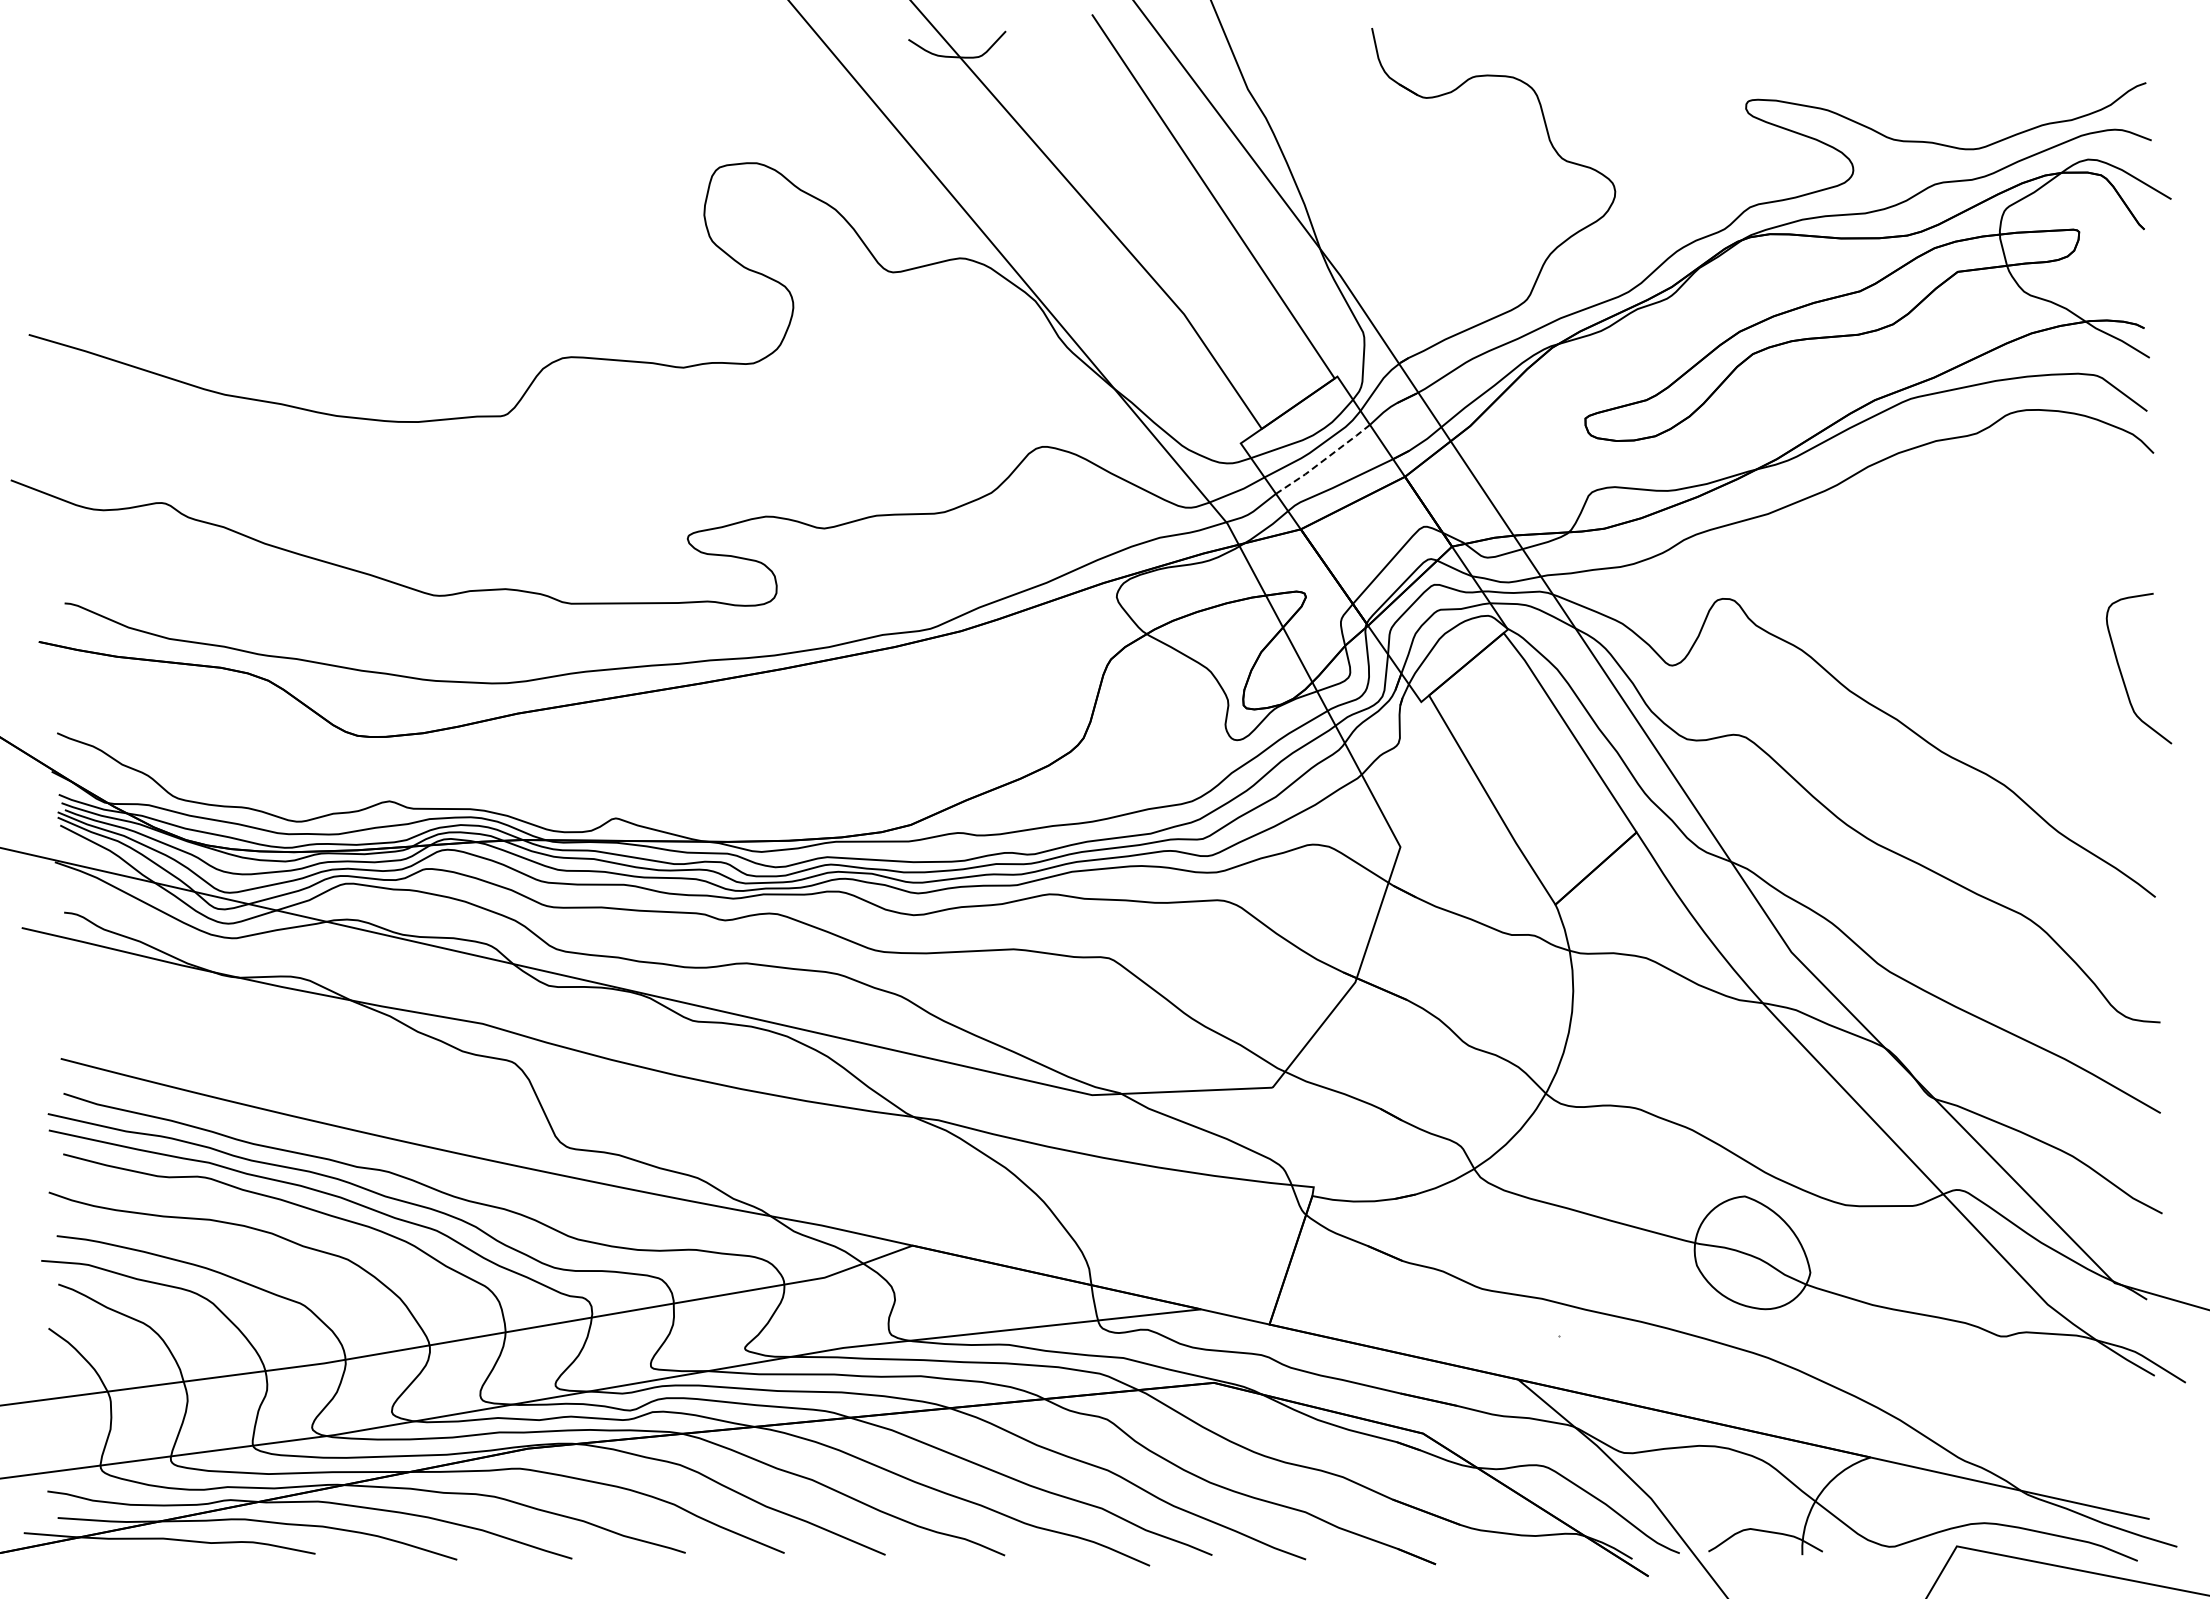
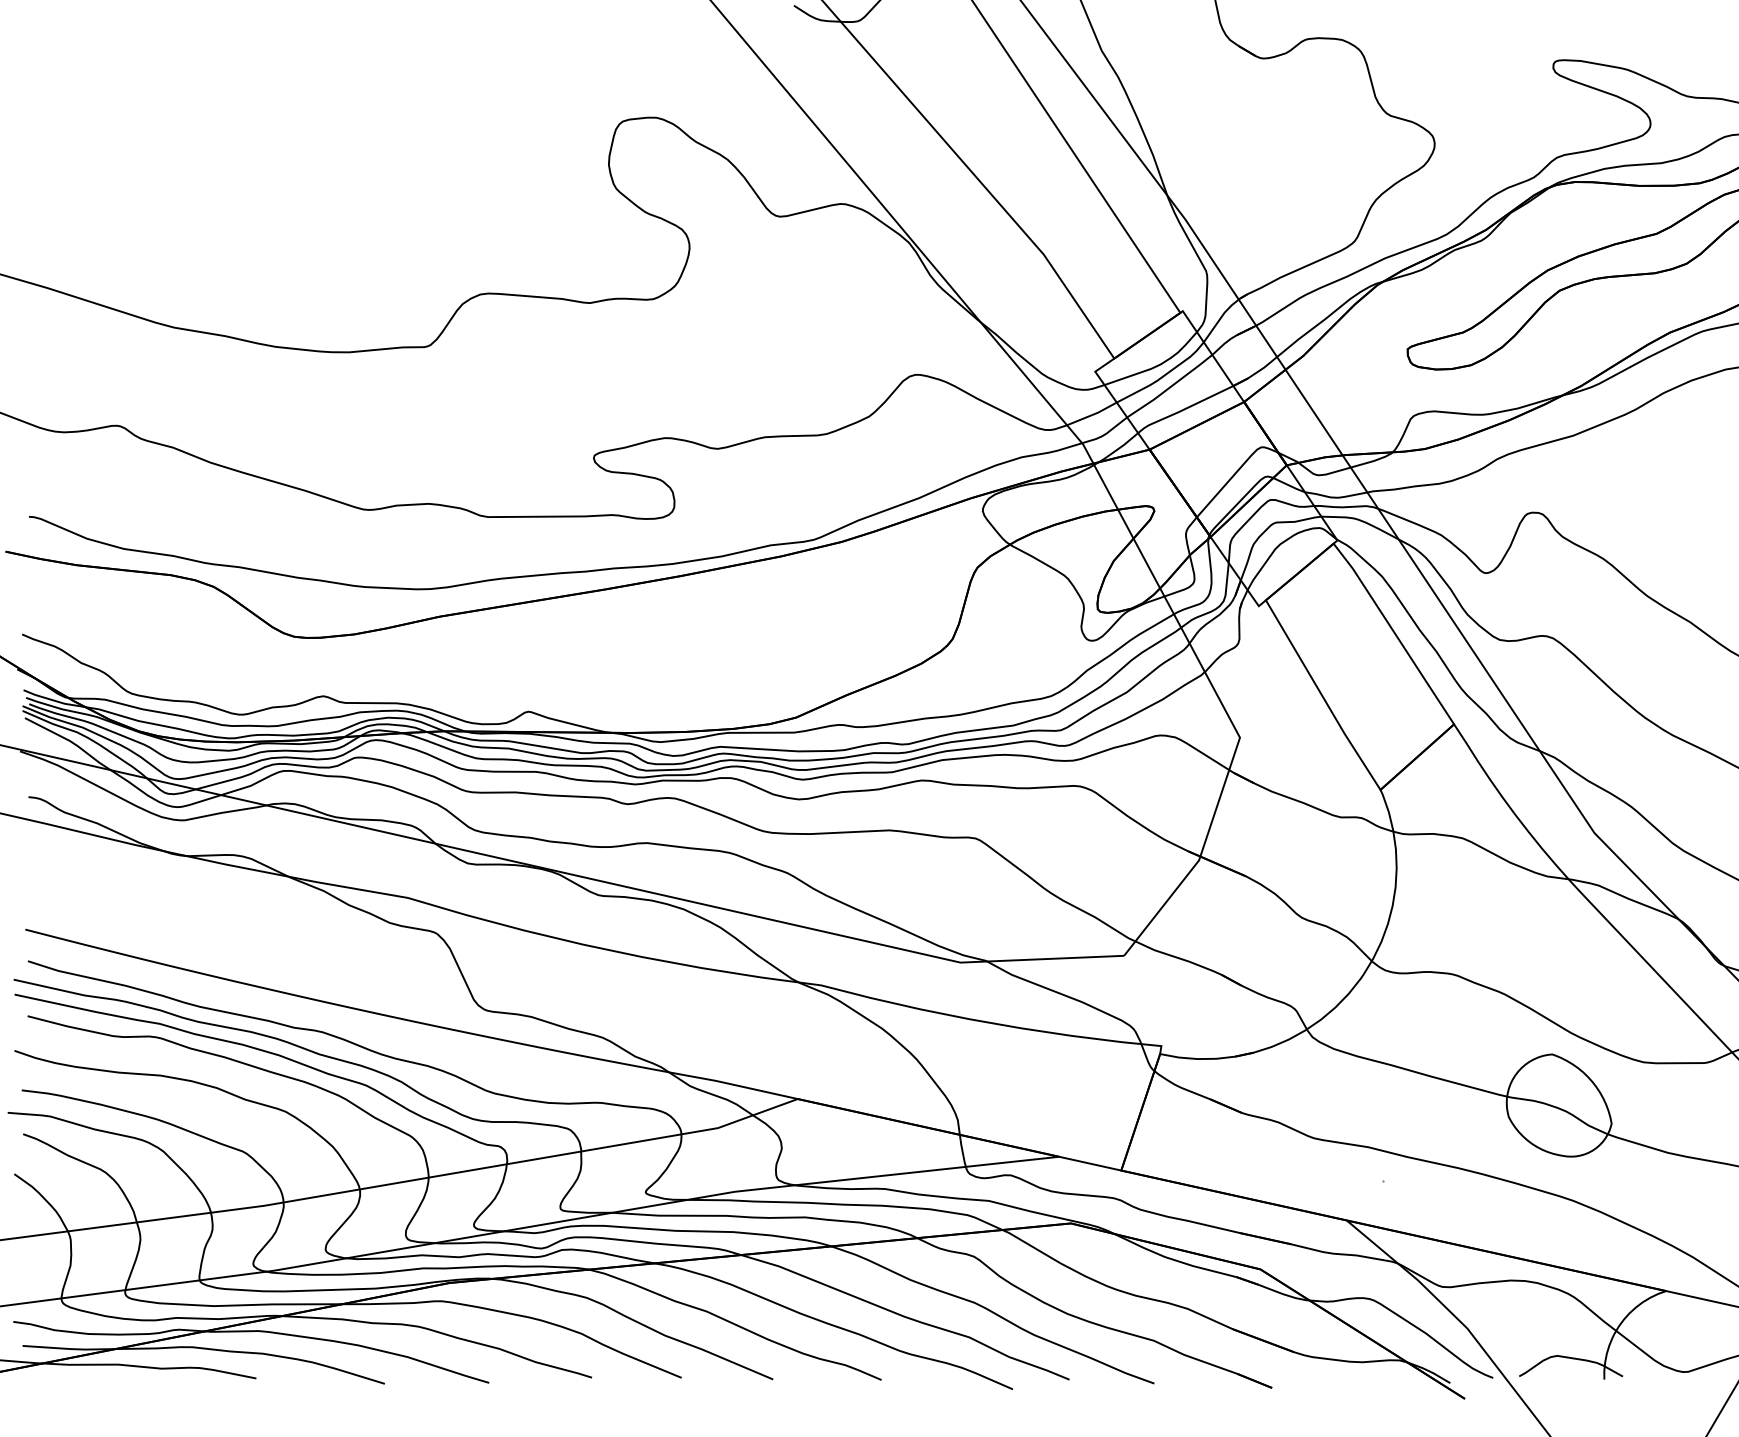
line: (1323, 460) -> (1170, 387), dashed -> solid

